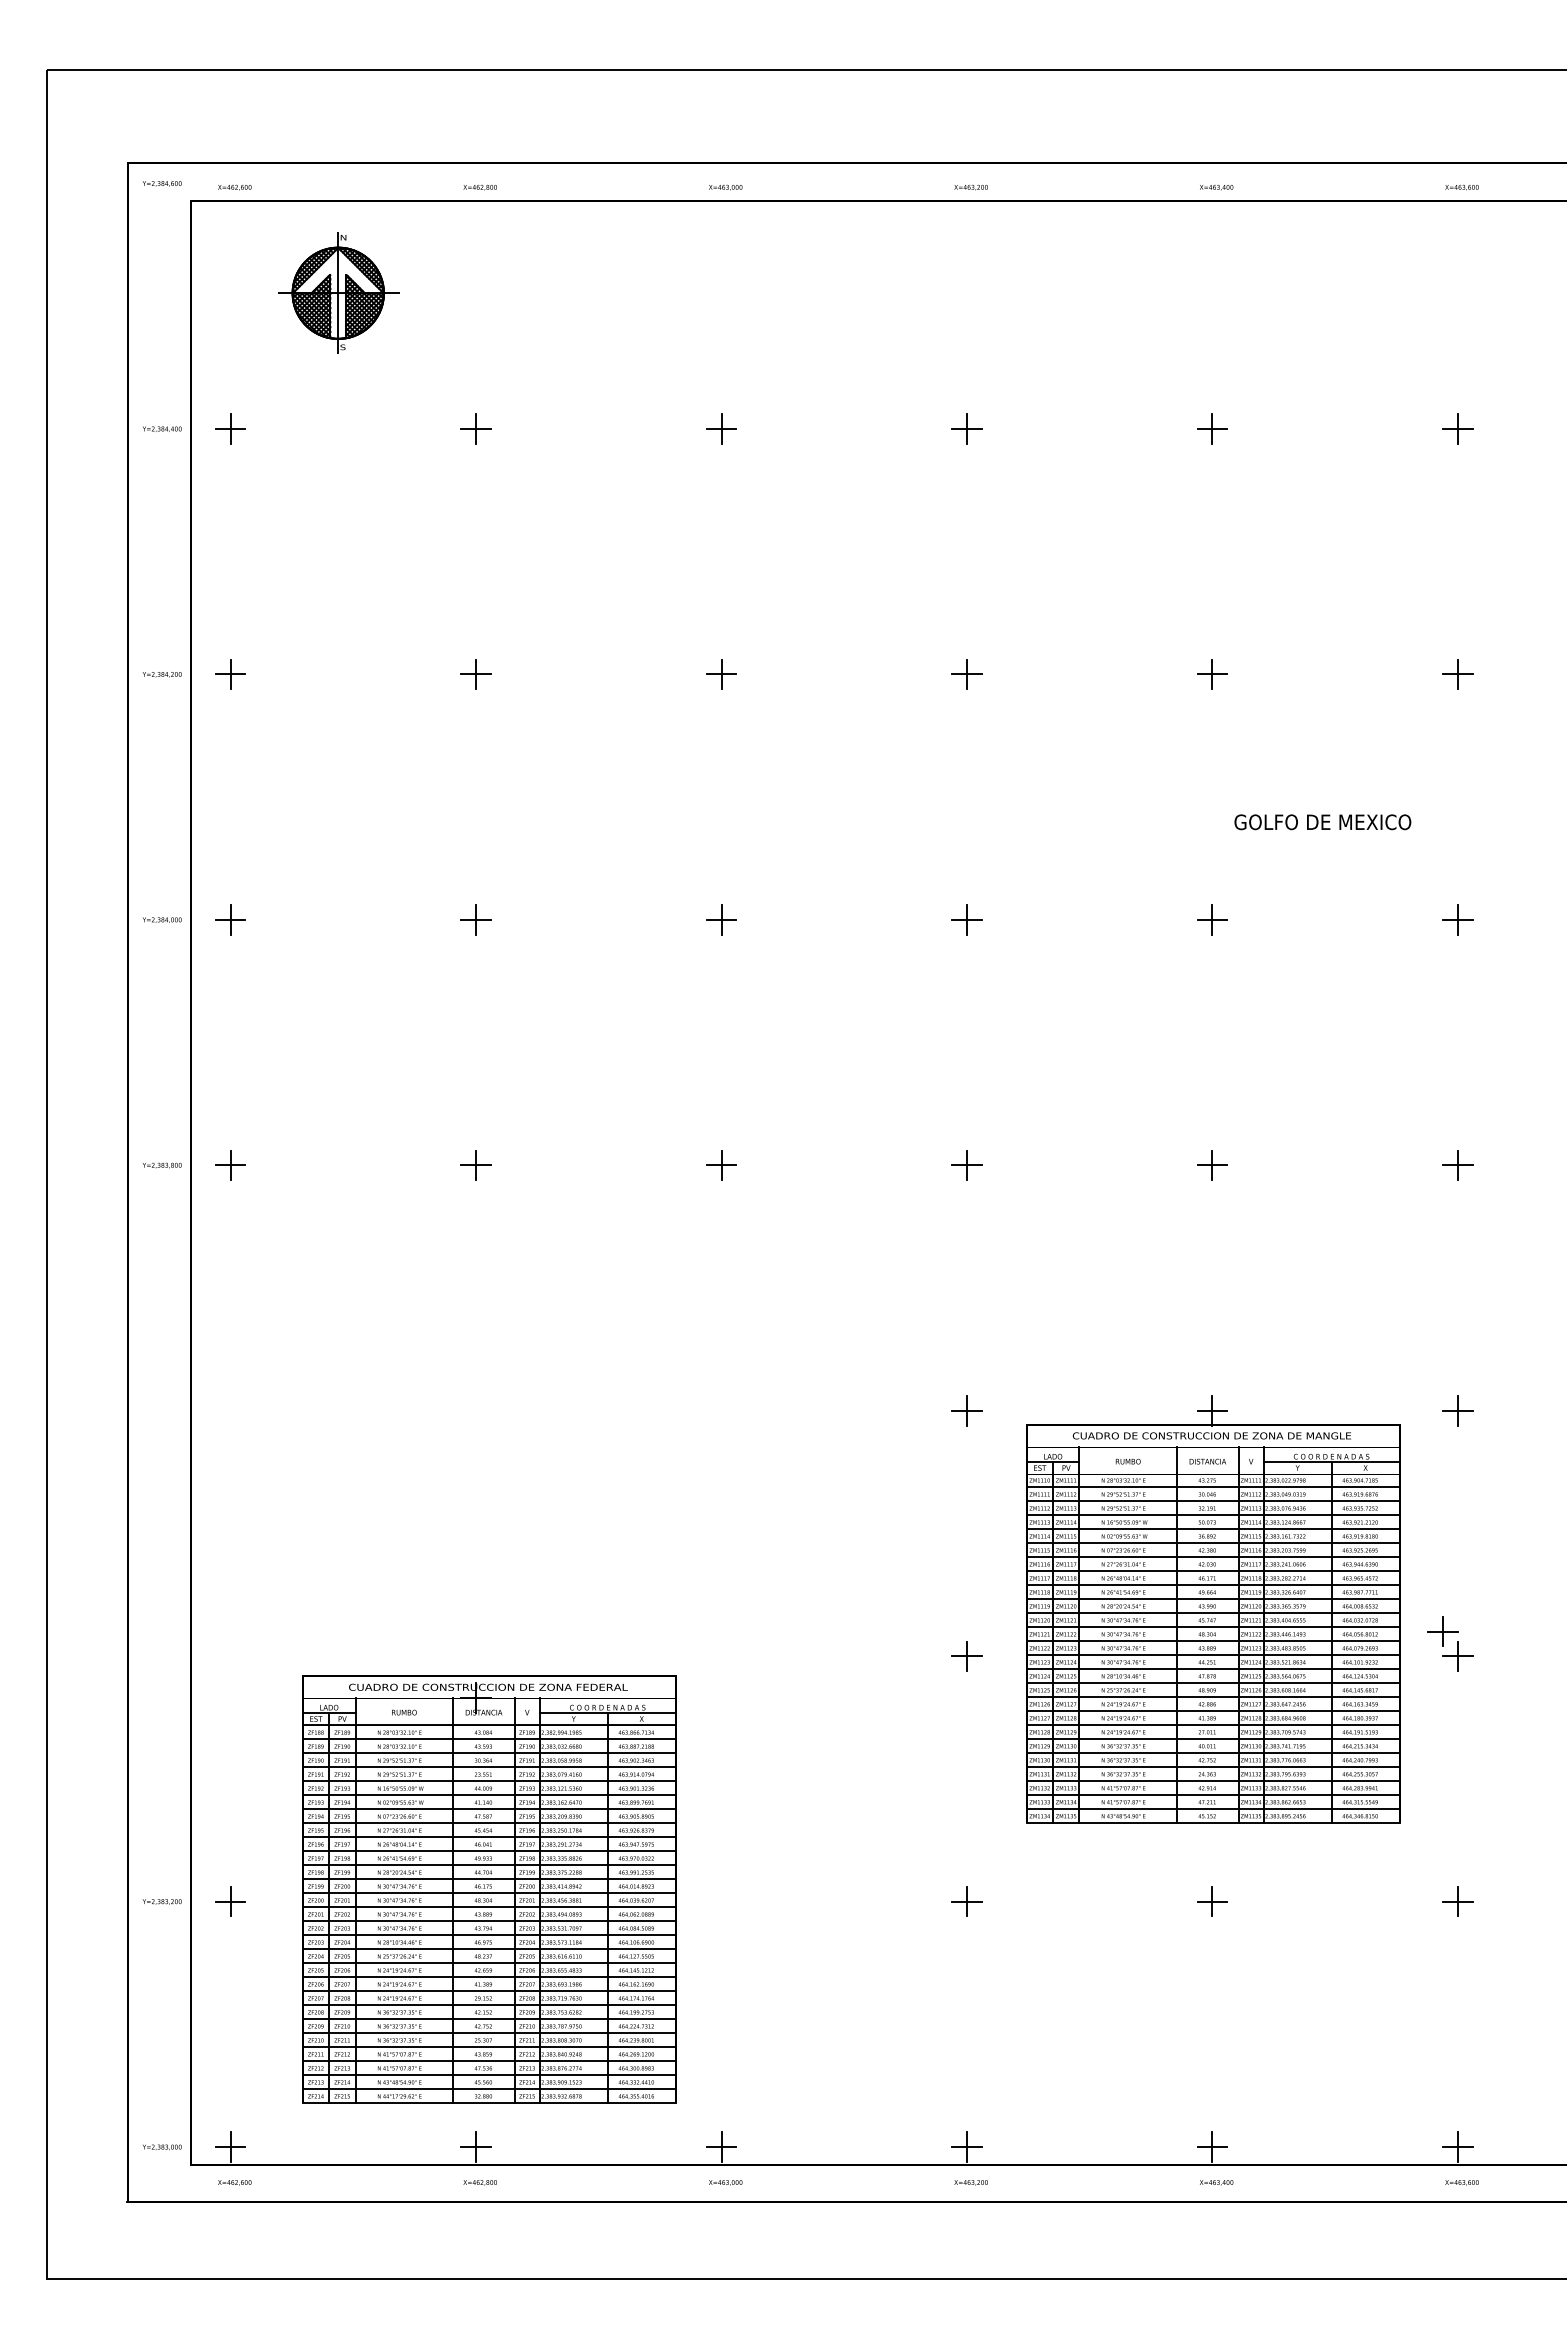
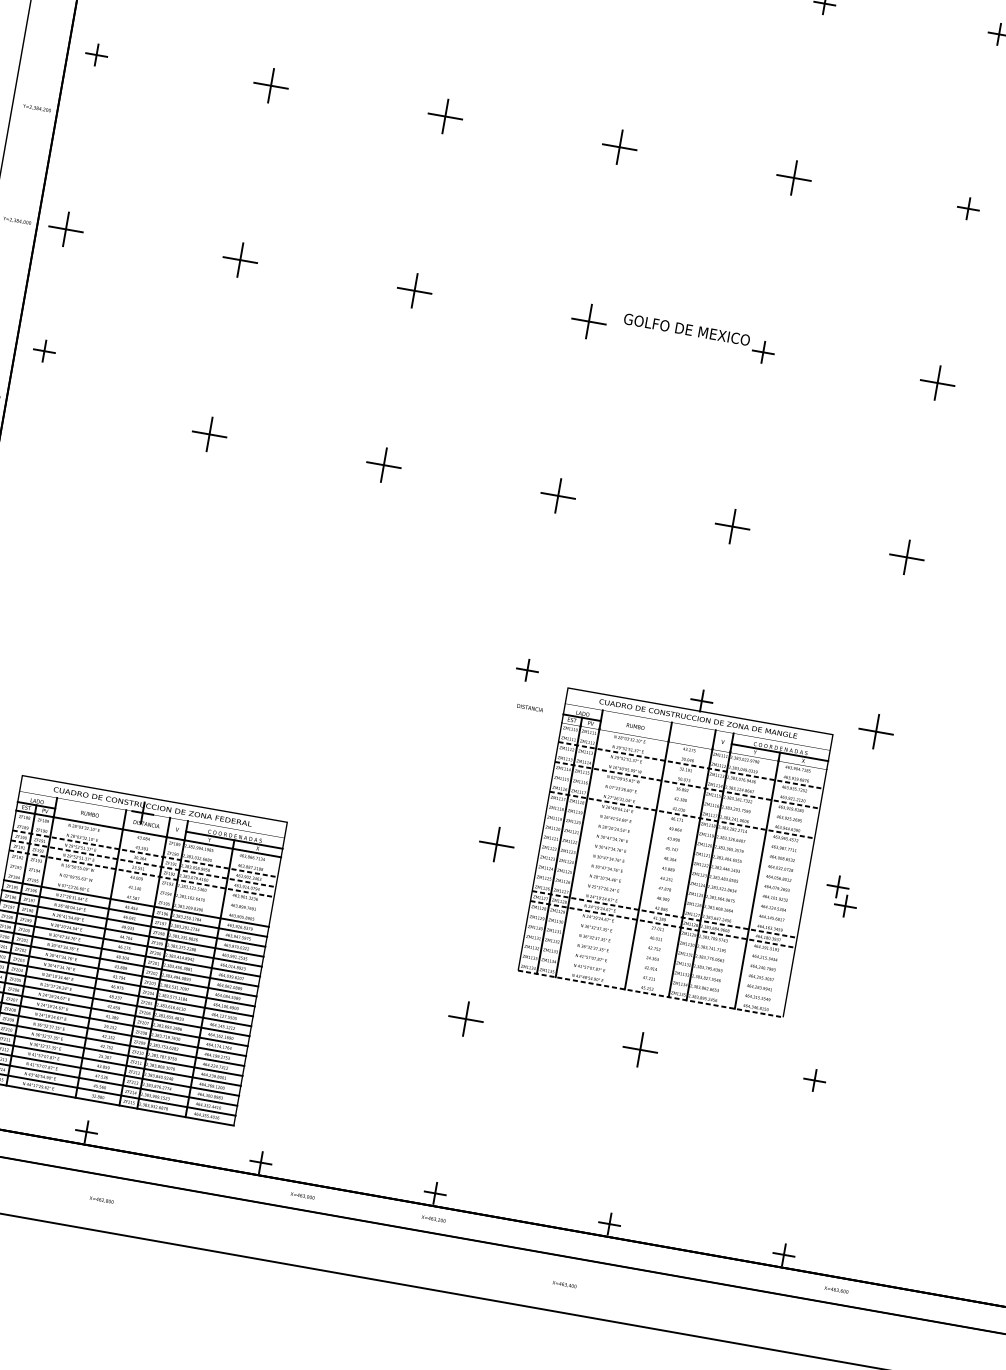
text: (161, 674) -> (36, 108), moved
part: (475, 674) -> (270, 85), size x1.6
part: (721, 674) -> (445, 116), size x1.6
part: (966, 674) -> (619, 147), size x1.6
part: (1212, 674) -> (794, 178), size x1.6
text: (1322, 822) -> (686, 329), moved
part: (230, 919) -> (65, 229), size x1.6
part: (475, 919) -> (239, 259), size x1.6
part: (721, 919) -> (414, 290), size x1.6
part: (966, 919) -> (588, 321), size x1.6
part: (1457, 919) -> (937, 382), size x1.6
part: (230, 1165) -> (44, 351), moved
part: (475, 1165) -> (209, 434), size x1.6
part: (721, 1165) -> (383, 465), size x1.6
part: (966, 1165) -> (557, 496), size x1.6
part: (1212, 1165) -> (732, 526), size x1.6
part: (1457, 1165) -> (906, 557), size x1.6
part: (1457, 1410) -> (875, 731), size x1.6
text: (1207, 1461) -> (529, 707), moved
line: (1212, 1487) -> (692, 755), removed
line: (1213, 1501) -> (691, 765), solid -> dashed
line: (1212, 1515) -> (688, 775), removed
line: (1213, 1529) -> (687, 785), solid -> dashed
line: (1212, 1543) -> (685, 795), removed
line: (1212, 1557) -> (683, 805), removed
line: (1213, 1571) -> (682, 815), solid -> dashed
line: (1212, 1585) -> (679, 825), removed
line: (1212, 1599) -> (678, 835), removed
line: (1212, 1613) -> (676, 845), removed
line: (1212, 1627) -> (674, 855), removed
line: (1212, 1641) -> (672, 864), removed
line: (1212, 1655) -> (671, 874), removed
part: (966, 1656) -> (496, 844), size x1.6
line: (1212, 1669) -> (669, 884), removed
line: (1212, 1683) -> (667, 894), removed
line: (1212, 1697) -> (665, 904), removed
line: (1213, 1711) -> (664, 914), solid -> dashed
line: (1213, 1725) -> (663, 924), solid -> dashed
line: (488, 1739) -> (146, 843), removed
line: (1212, 1739) -> (660, 934), removed
line: (489, 1753) -> (145, 853), solid -> dashed
line: (1212, 1753) -> (658, 944), removed
line: (489, 1767) -> (143, 863), solid -> dashed
line: (1212, 1767) -> (657, 954), removed
line: (489, 1781) -> (141, 873), solid -> dashed
line: (1212, 1781) -> (655, 964), removed
line: (488, 1795) -> (139, 883), removed
line: (1212, 1795) -> (653, 974), removed
line: (488, 1809) -> (137, 893), removed
line: (1212, 1809) -> (651, 984), removed
line: (1213, 1823) -> (650, 994), solid -> dashed
part: (966, 1901) -> (465, 1018), size x1.6
part: (1212, 1901) -> (640, 1049), size x1.6
text: (479, 2182) -> (101, 1199), moved
text: (725, 2182) -> (302, 1195), moved
text: (1216, 2182) -> (564, 1284), moved
text: (1461, 2182) -> (836, 1289), moved

